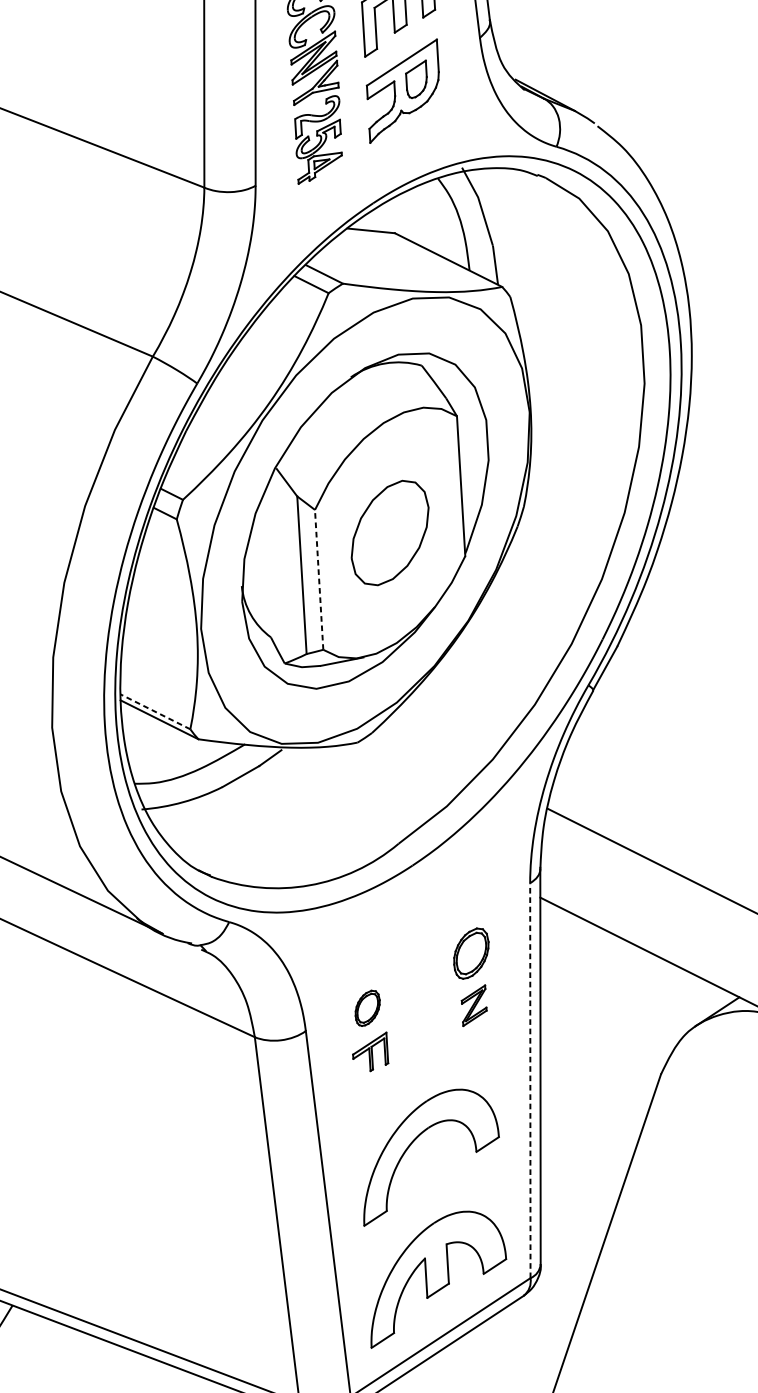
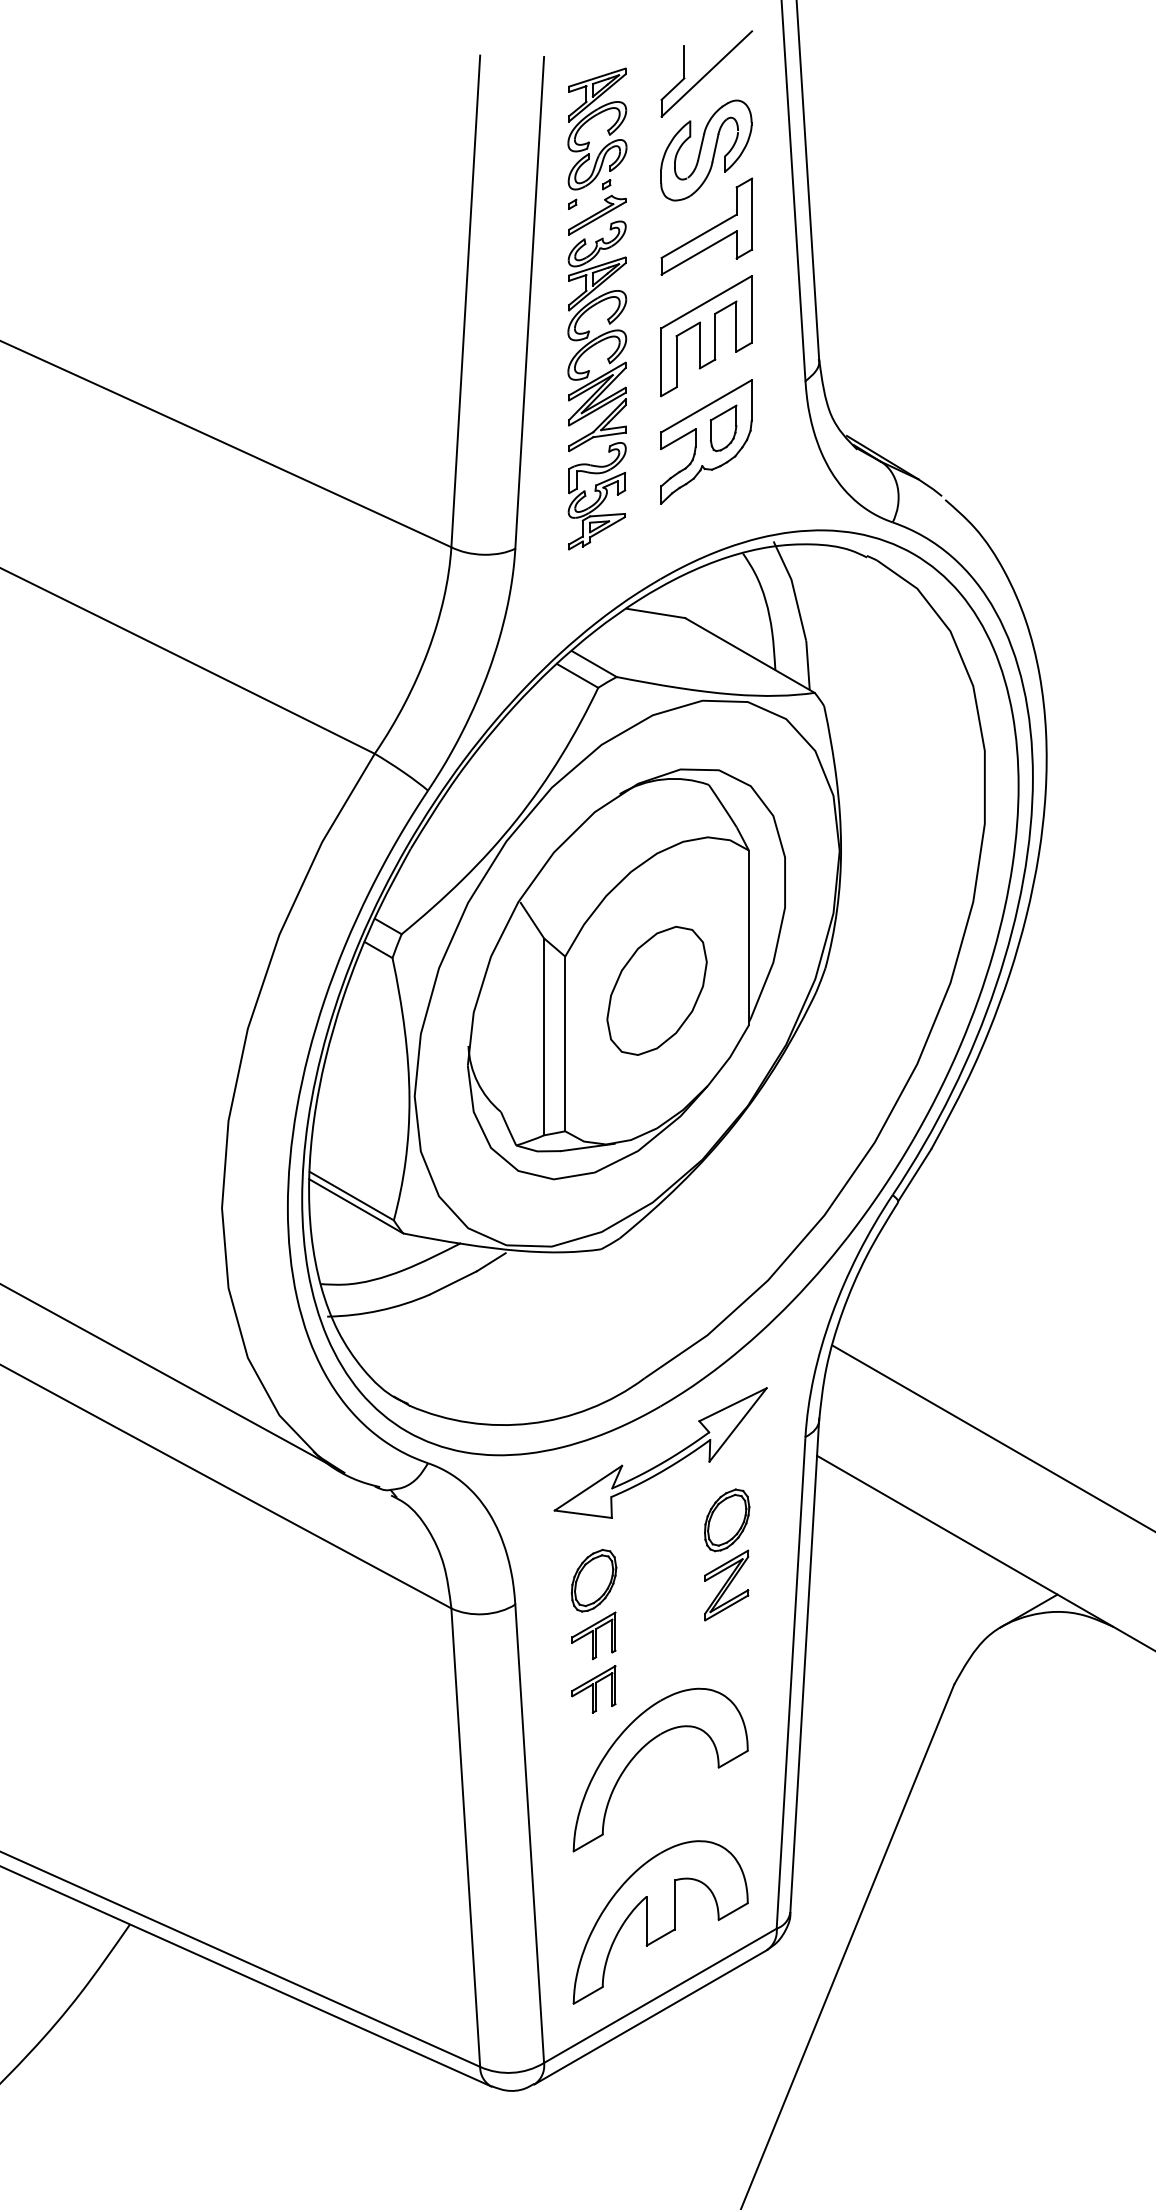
line: (319, 579) -> (565, 1043), dashed -> solid
line: (155, 712) -> (351, 1196), dashed -> solid
part: (418, 908) -> (664, 1460), added
part: (474, 1005) -> (726, 1585), size x1.43
part: (367, 1008) -> (593, 1580), size x1.43
line: (530, 1080) -> (791, 1682), dashed -> solid
part: (372, 1095) -> (593, 1689), added

